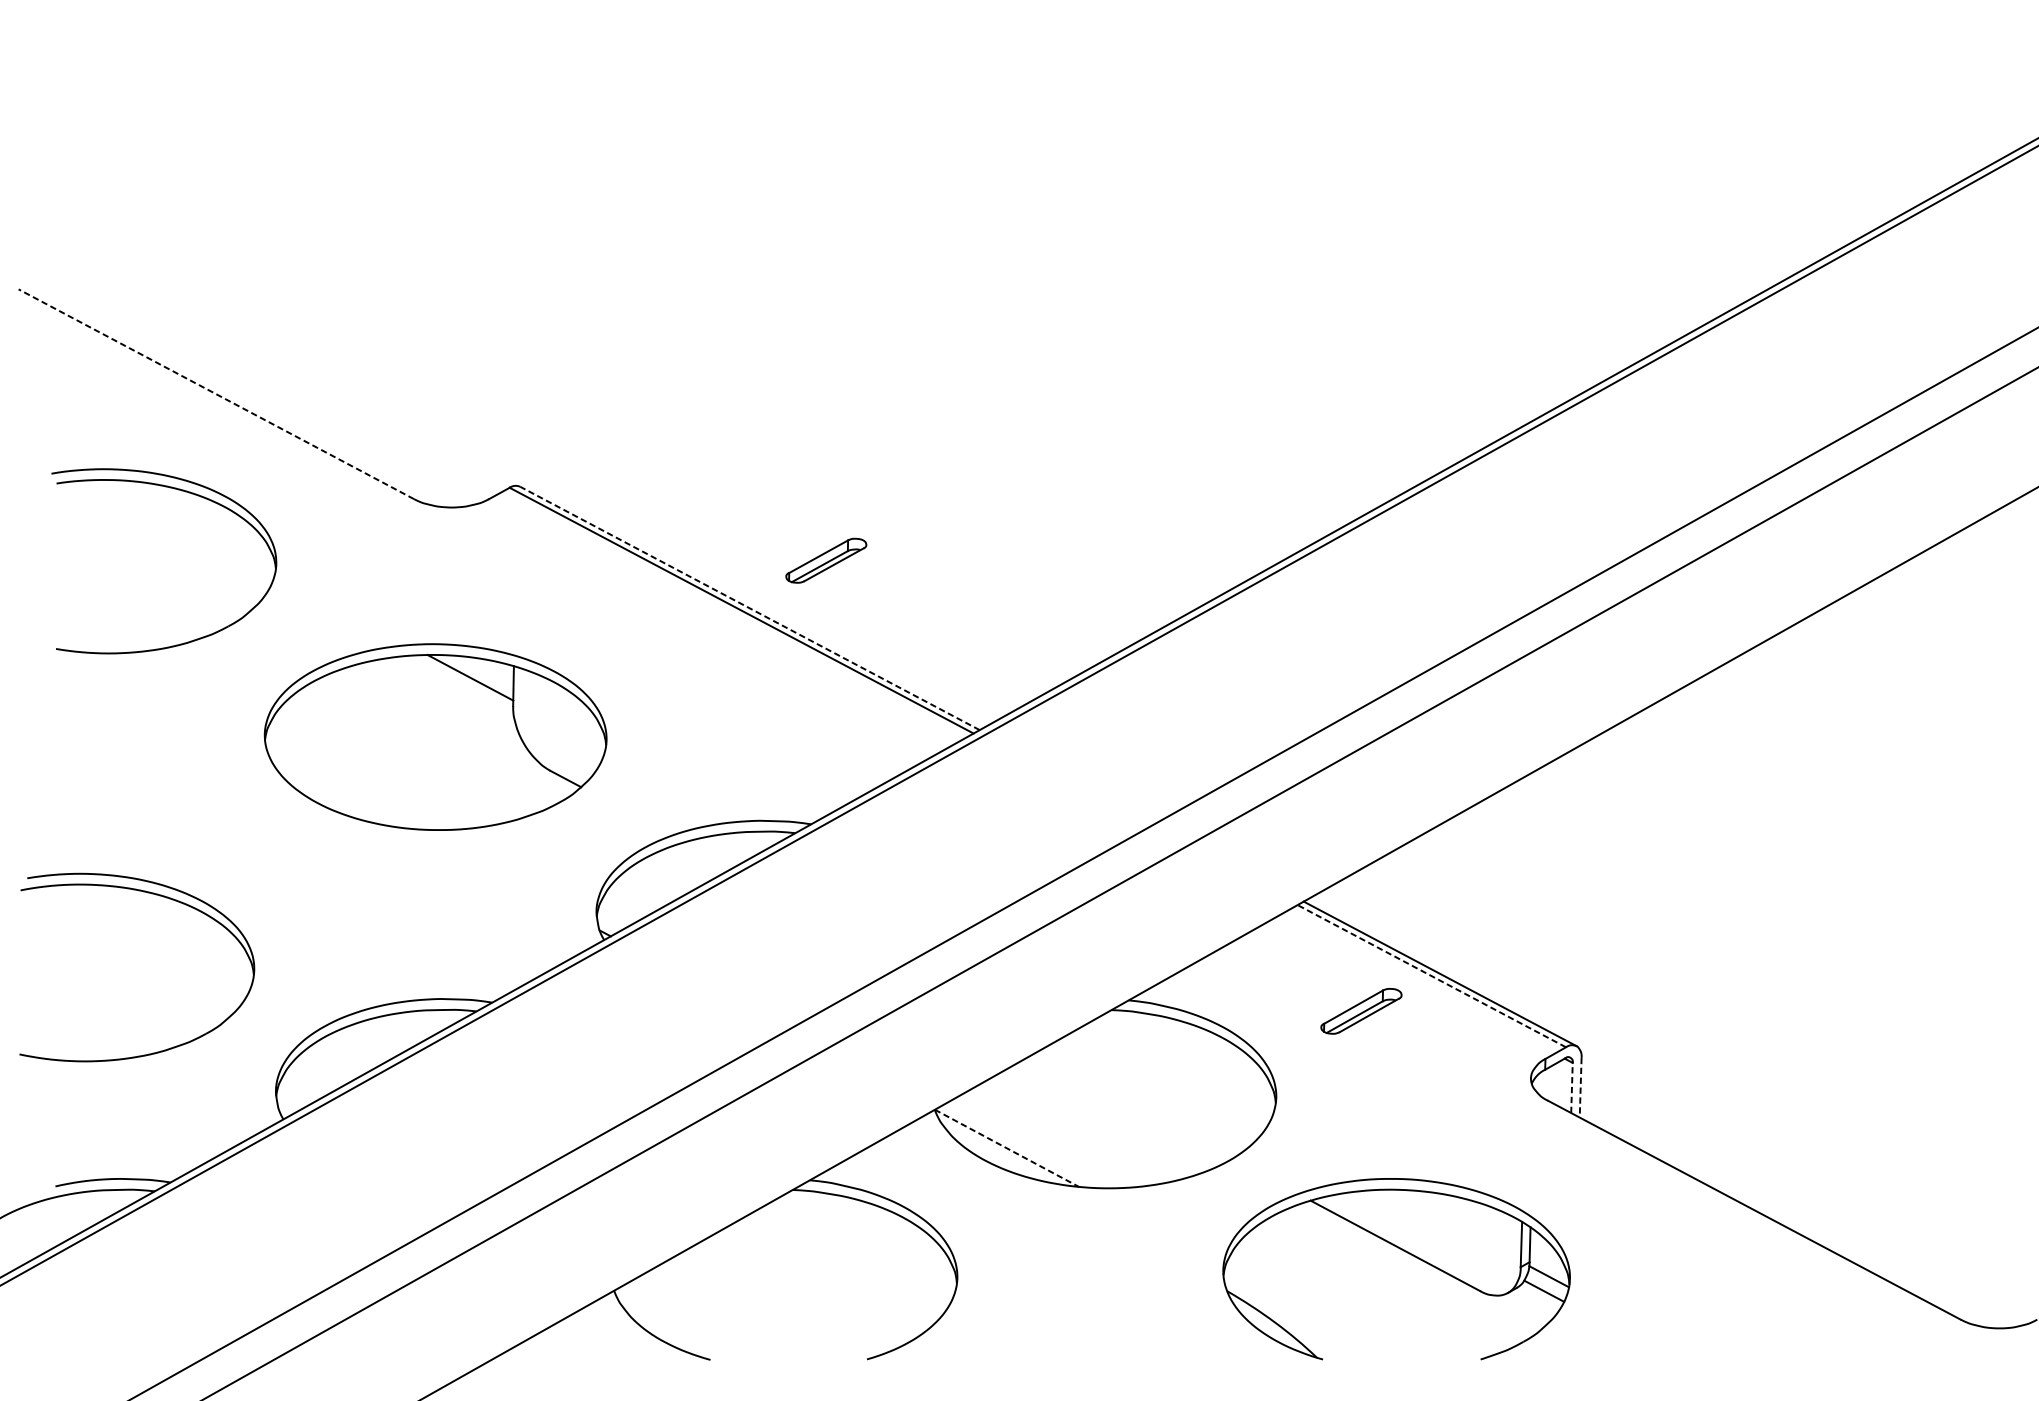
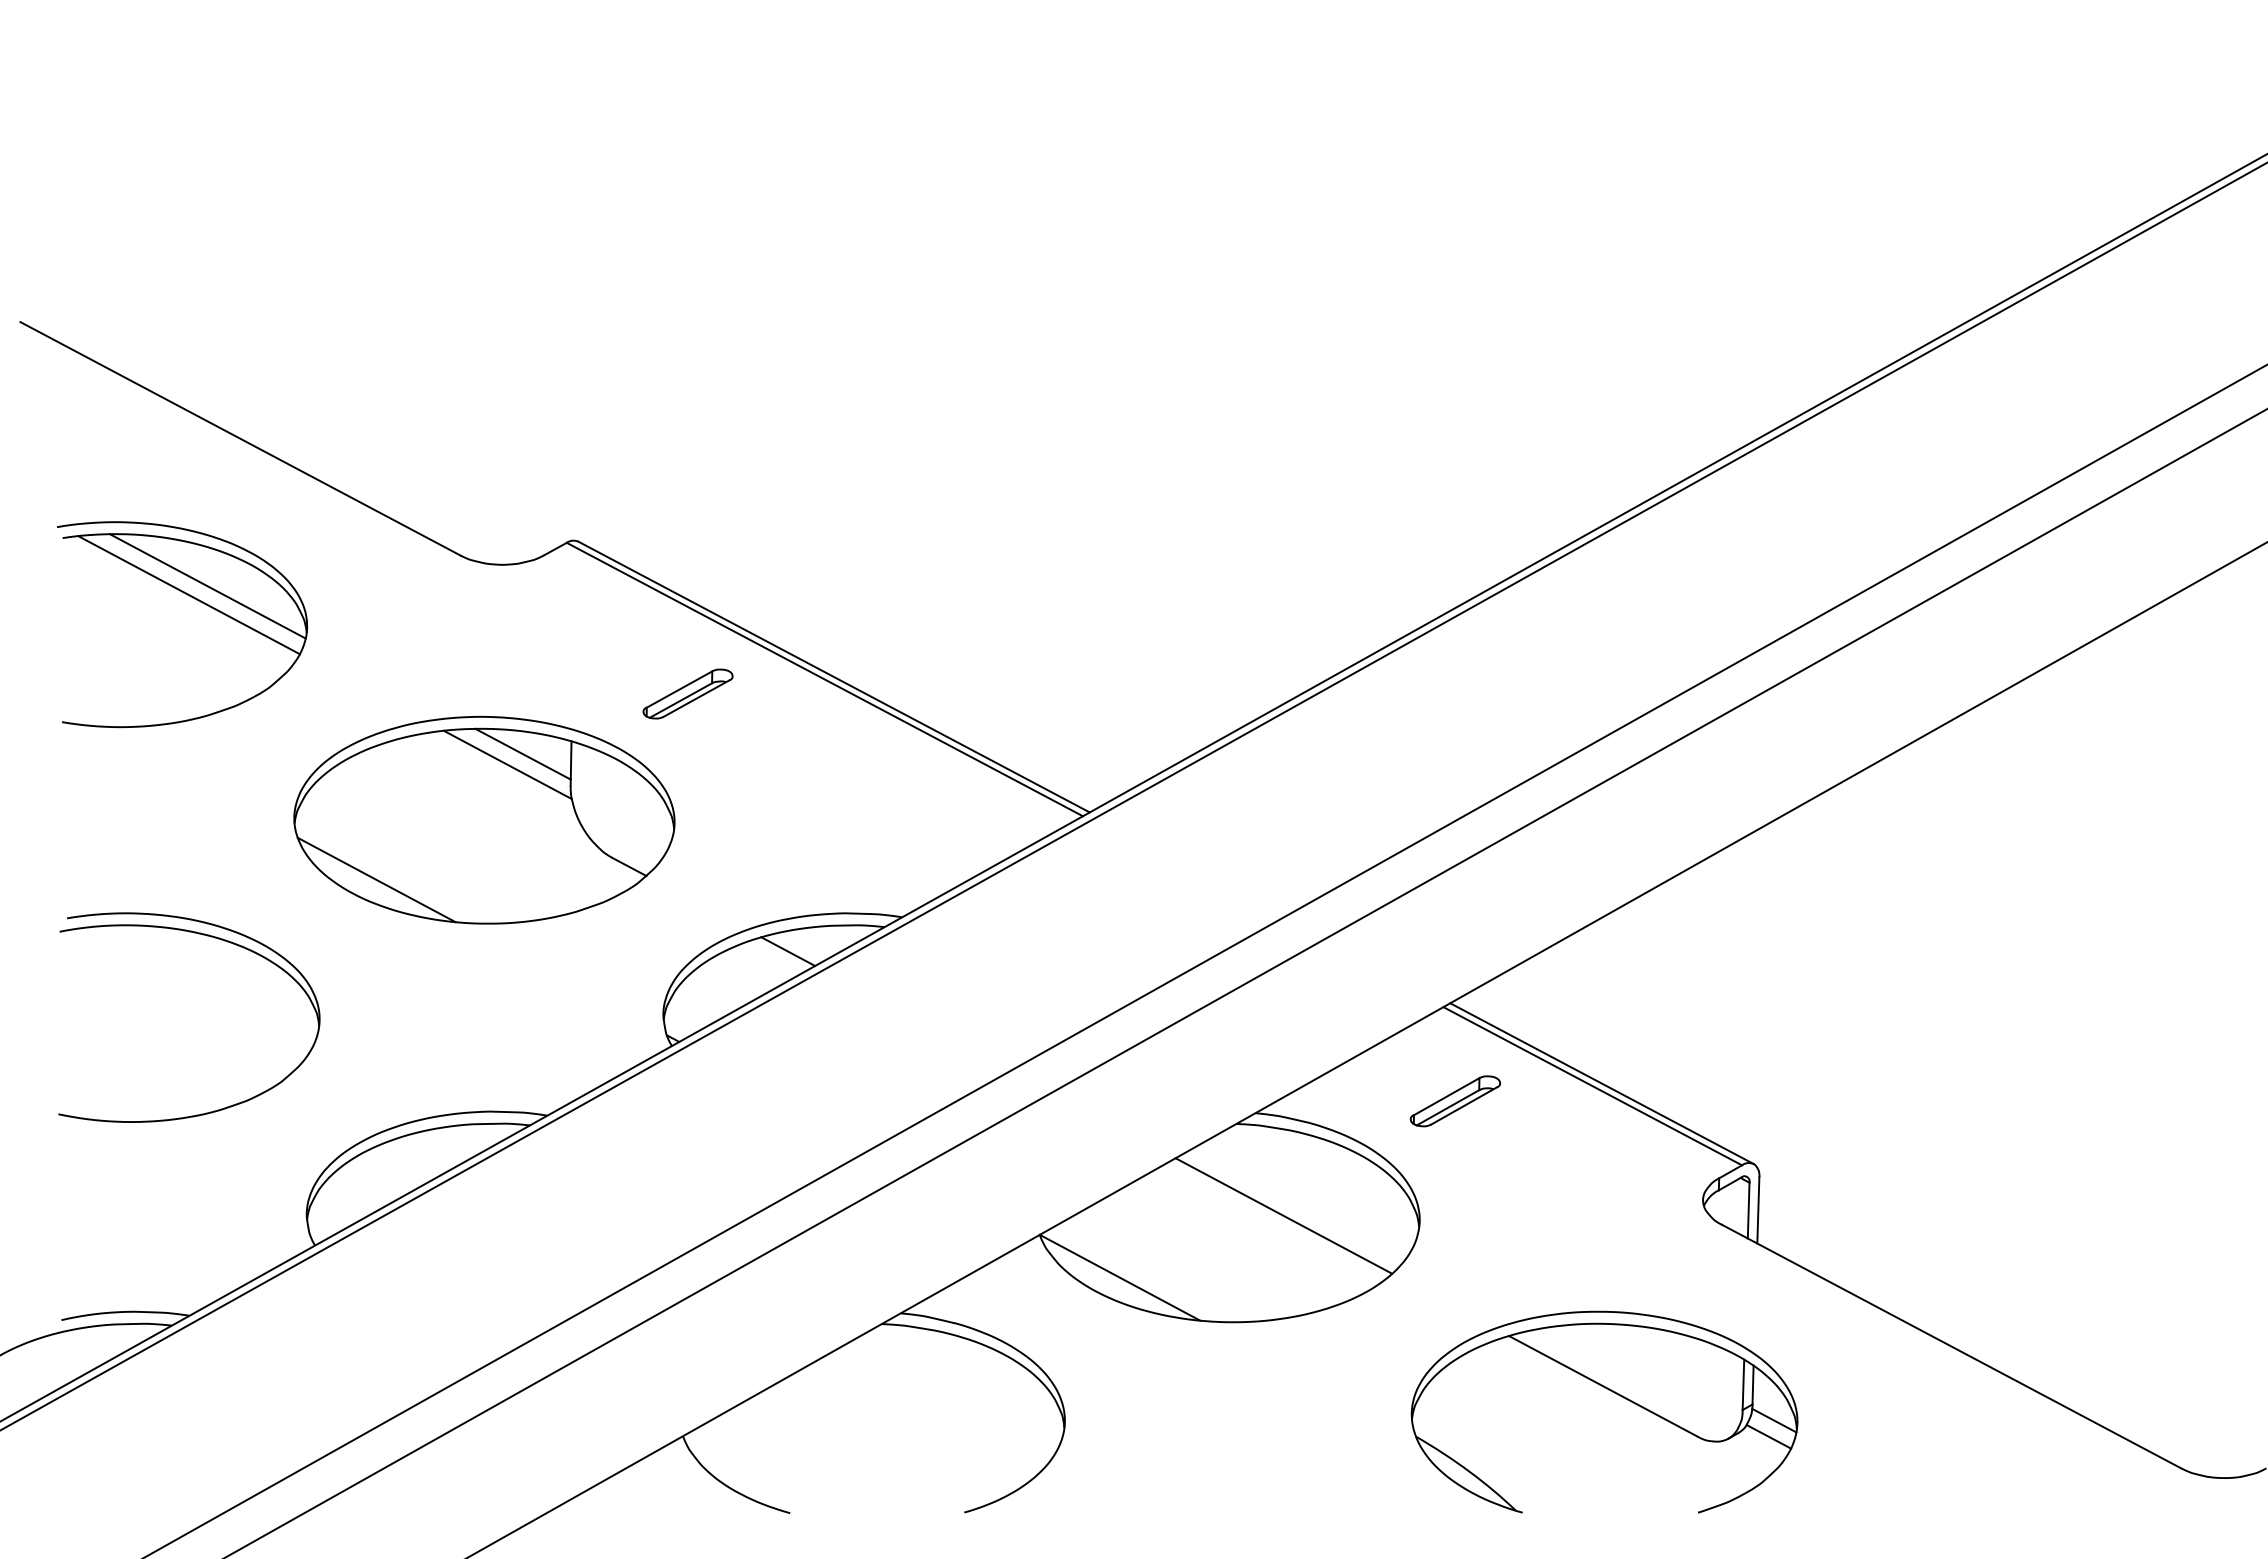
line: (215, 394) -> (239, 438), dashed -> solid
line: (186, 527) -> (207, 586), added
line: (169, 535) -> (188, 595), added
part: (825, 560) -> (687, 693), moved
line: (749, 607) -> (833, 676), dashed -> solid
line: (456, 687) -> (507, 764), added
line: (338, 790) -> (376, 879), added
line: (708, 855) -> (788, 951), added
part: (159, 896) -> (214, 938), moved
line: (1431, 975) -> (1592, 1085), dashed -> solid
part: (1360, 1011) -> (1454, 1101), moved
line: (1571, 1087) -> (1748, 1210), dashed -> solid
line: (1580, 1087) -> (1758, 1210), dashed -> solid
line: (1153, 1092) -> (1283, 1215), added
line: (1007, 1148) -> (1120, 1277), dashed -> solid
part: (1405, 1252) -> (1614, 1393), moved

